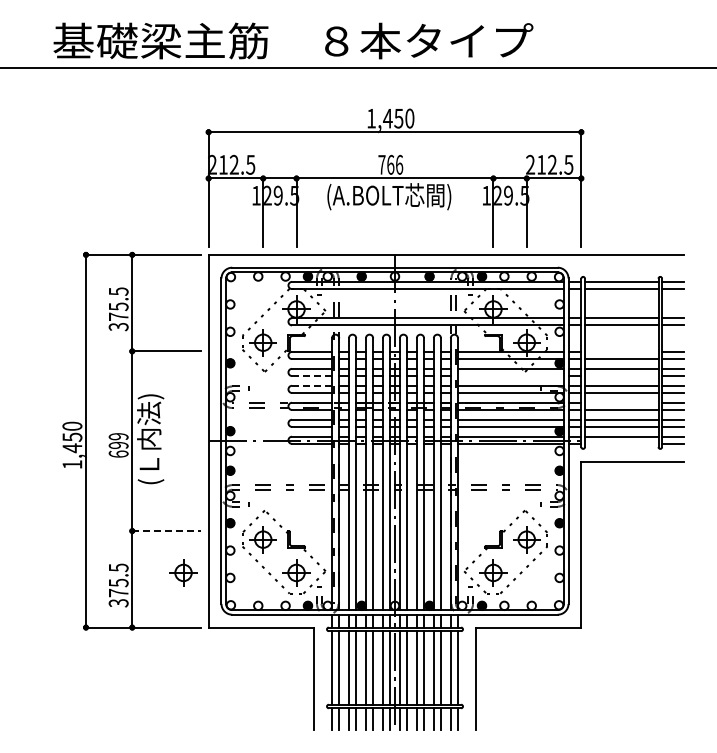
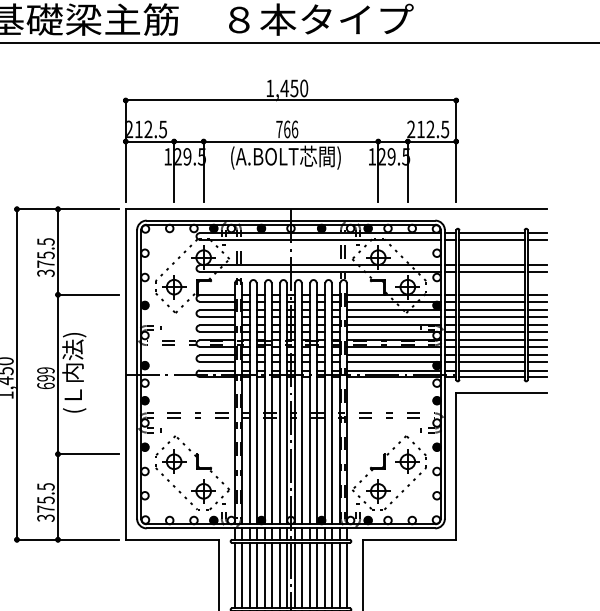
line: (621, 351) -> (491, 294), added
line: (312, 376) -> (217, 317), dashed -> solid
line: (510, 376) -> (393, 317), added
line: (621, 376) -> (491, 317), added
line: (312, 385) -> (217, 325), dashed -> solid
line: (621, 402) -> (491, 340), added
line: (621, 443) -> (491, 376), added
line: (167, 531) -> (89, 454), dashed -> solid
part: (183, 572) -> (103, 490), removed

